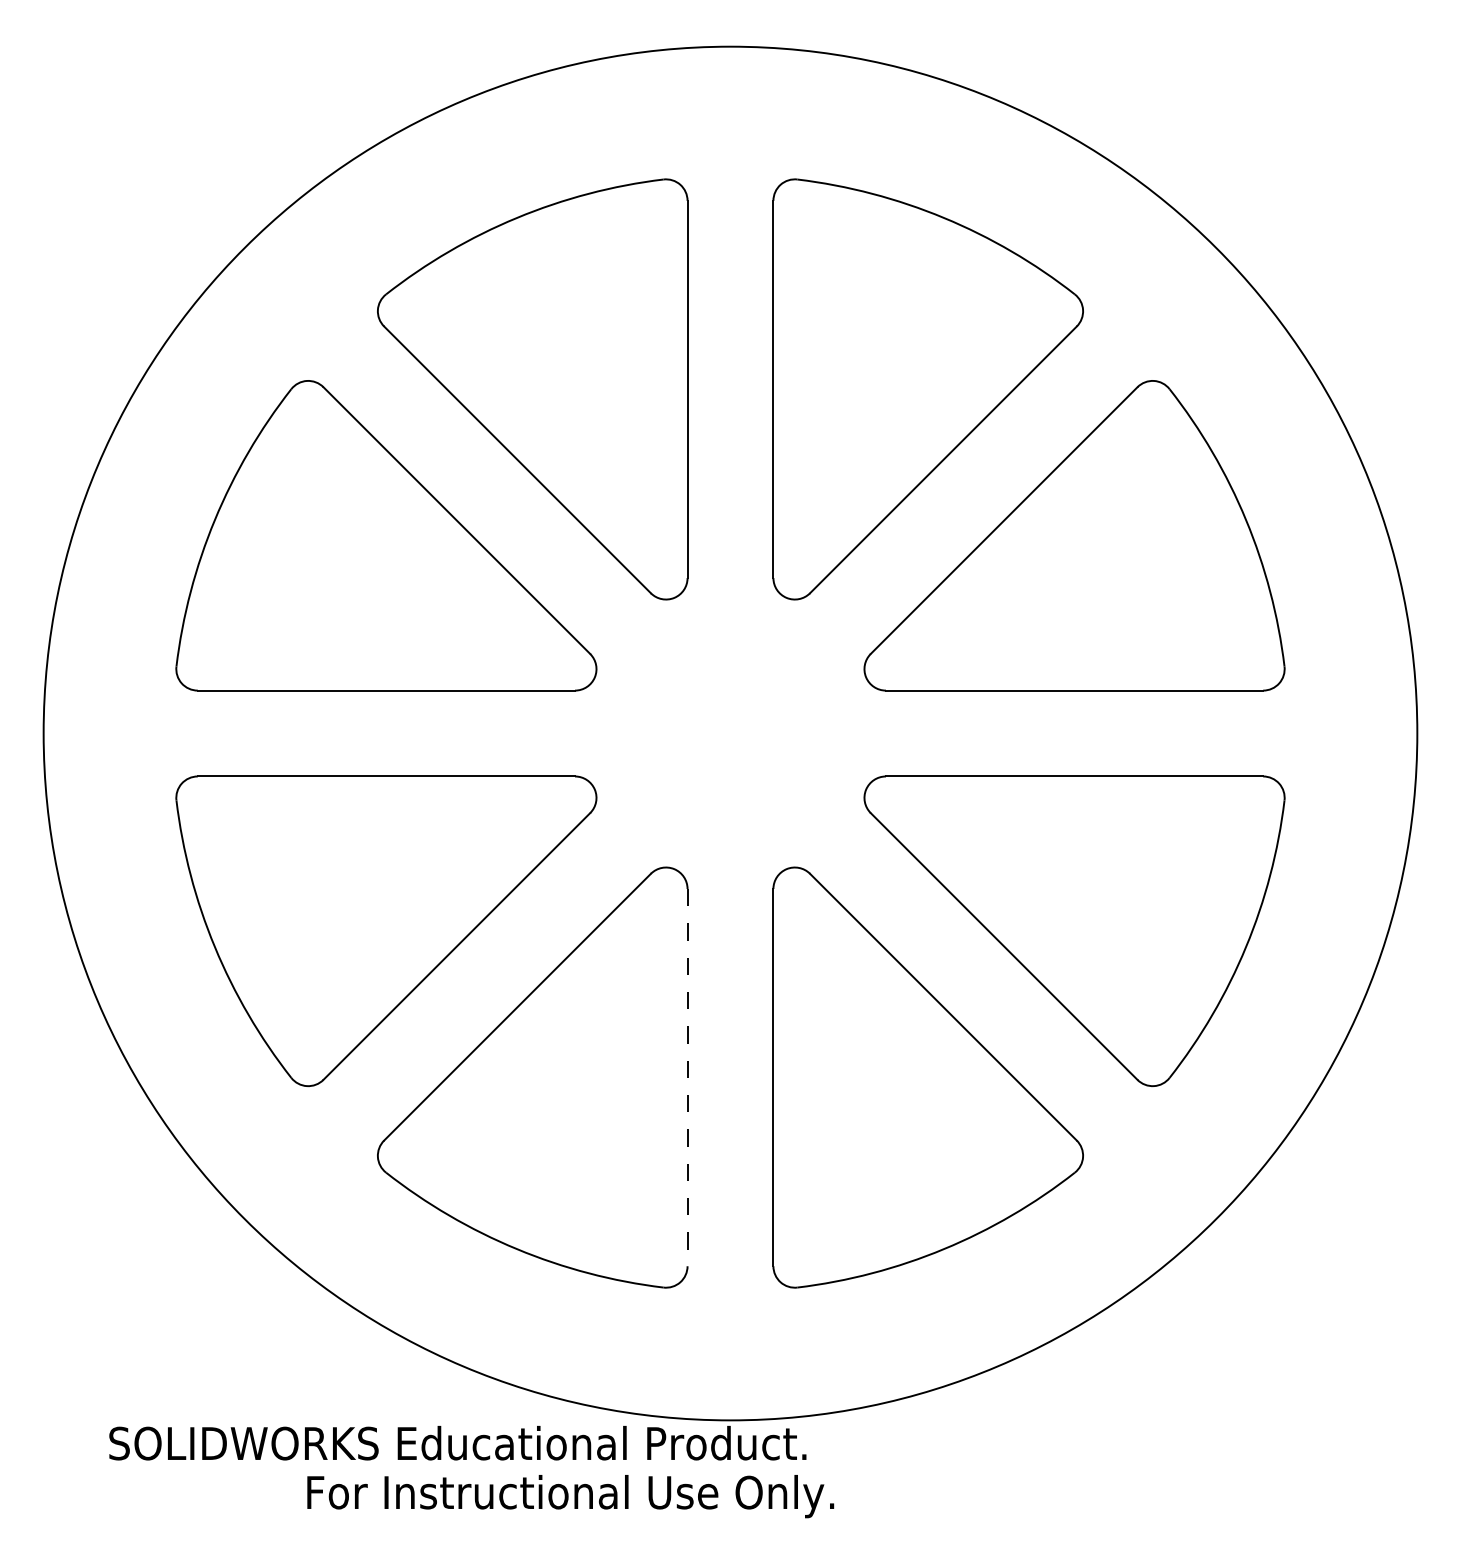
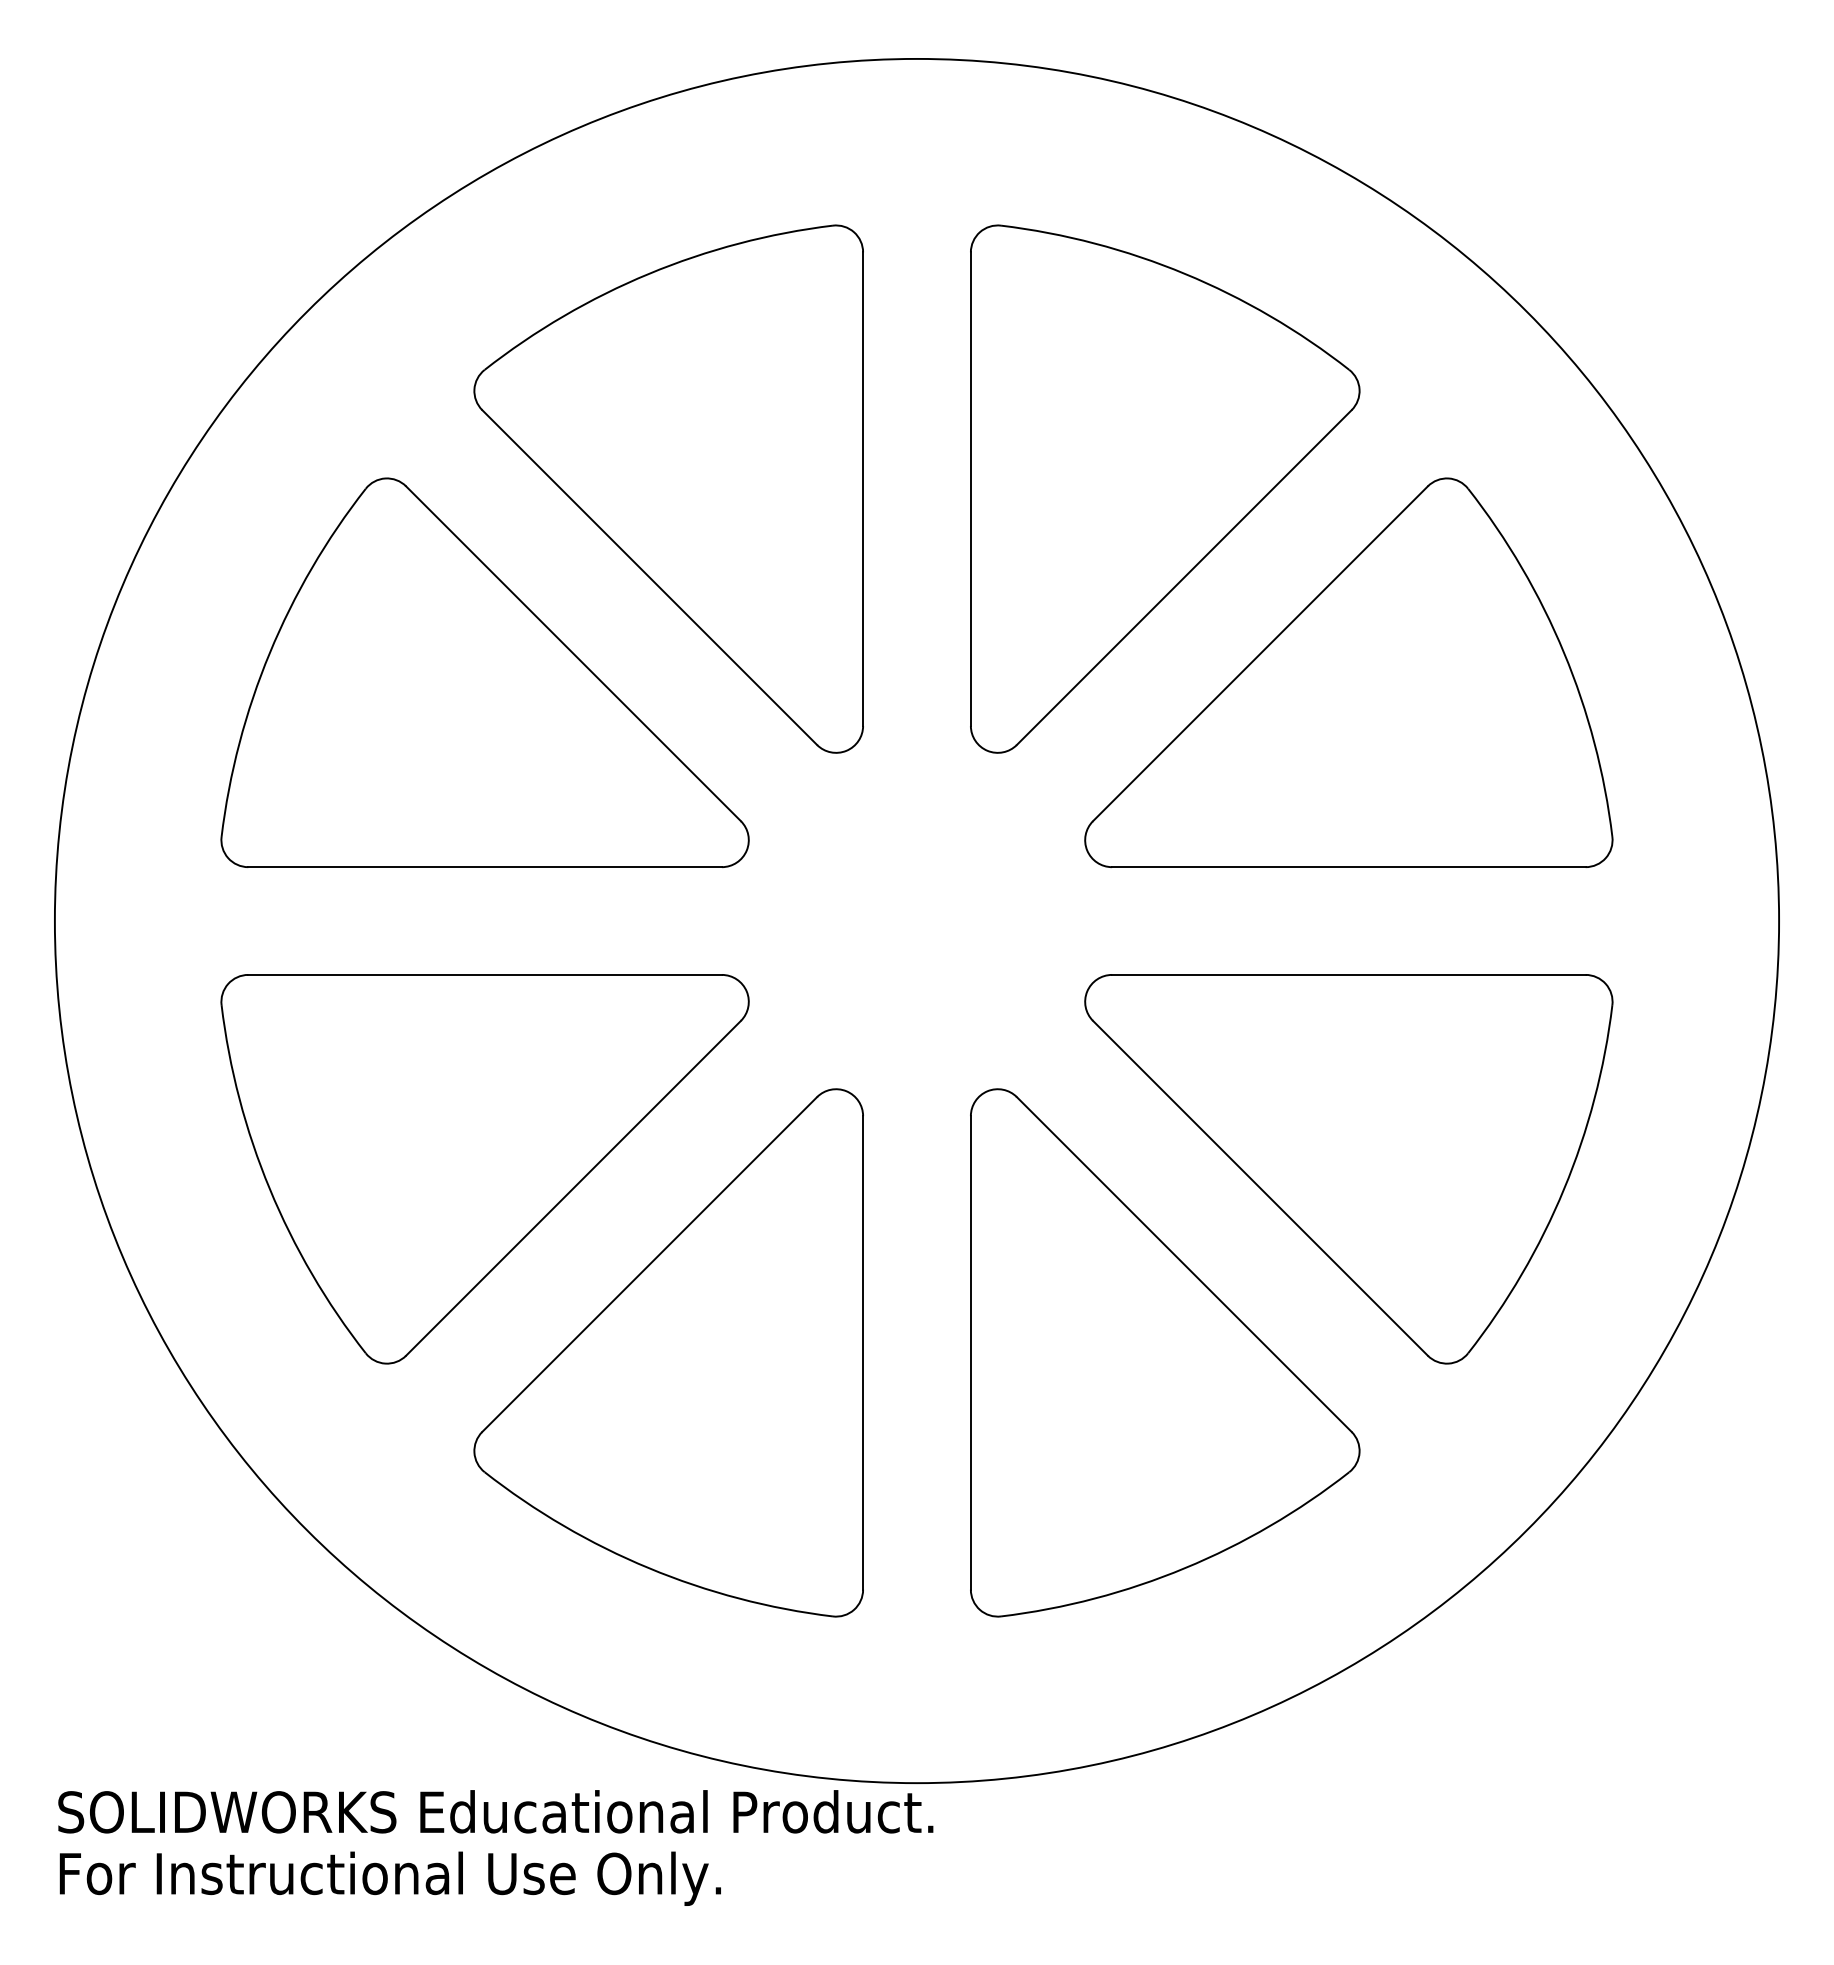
line: (687, 1077) -> (863, 1352), dashed -> solid
text: (457, 1442) -> (495, 1811), moved
text: (569, 1496) -> (389, 1878), moved

